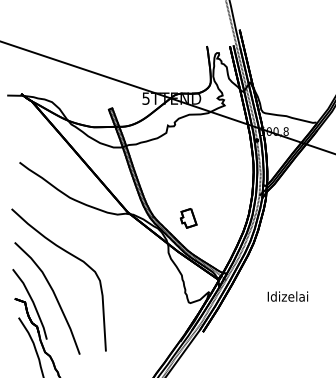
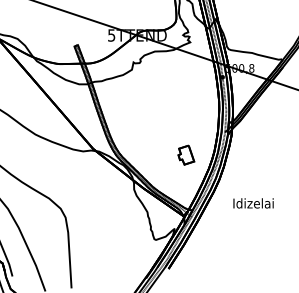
part: (188, 218) -> (186, 155), moved
text: (287, 296) -> (253, 203), moved

